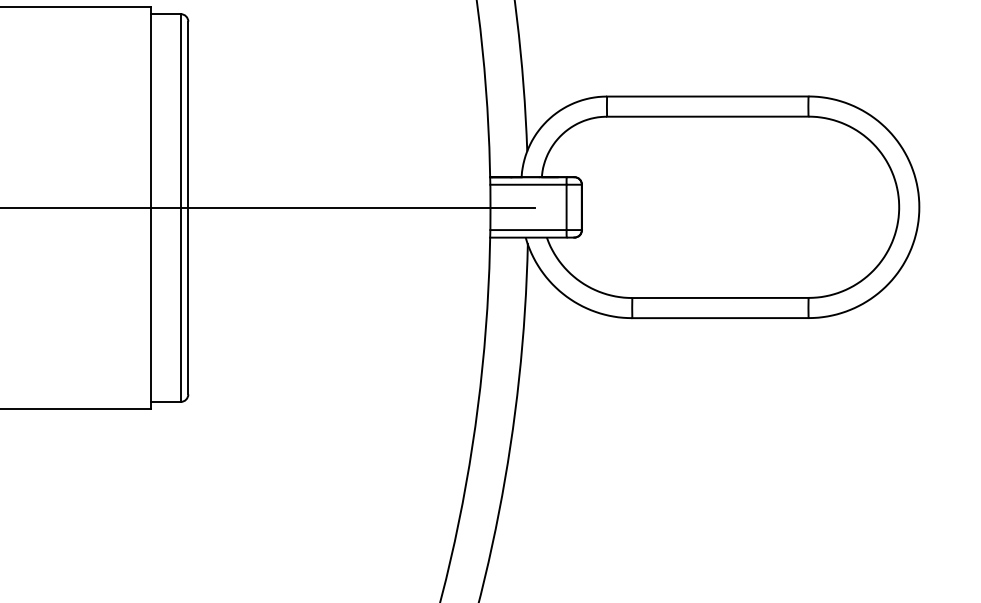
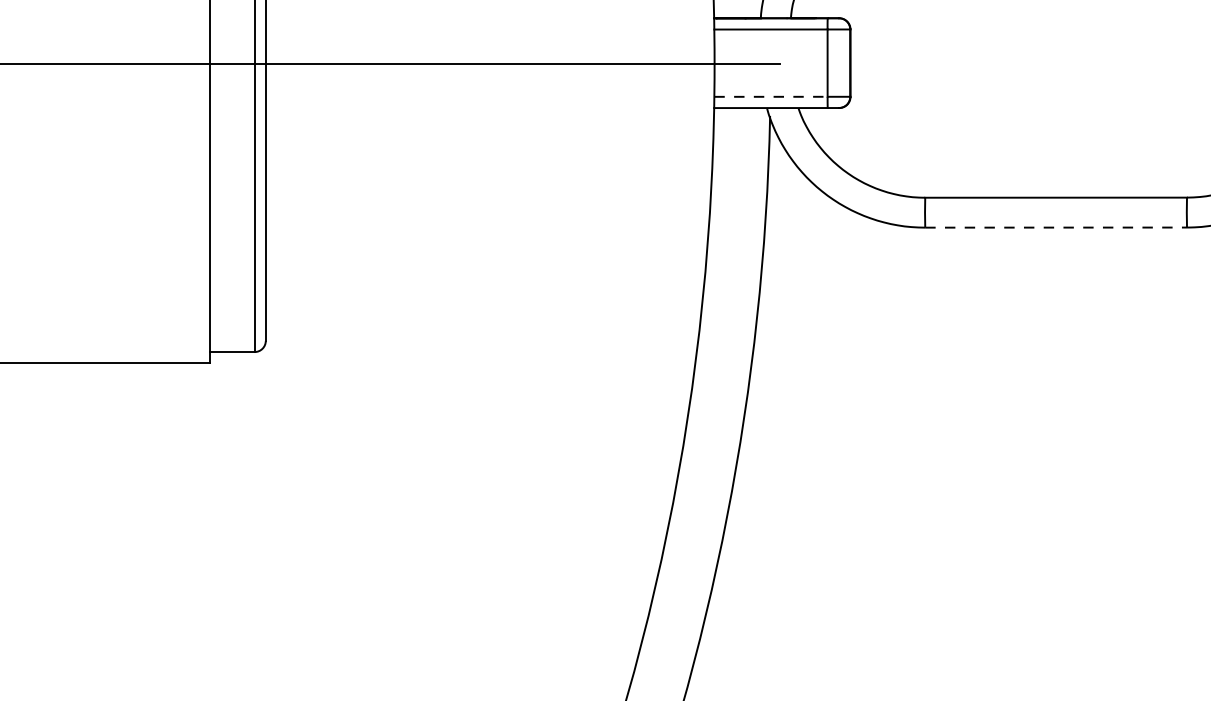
line: (528, 230) -> (771, 97), solid -> dashed
line: (720, 318) -> (1056, 228), solid -> dashed

